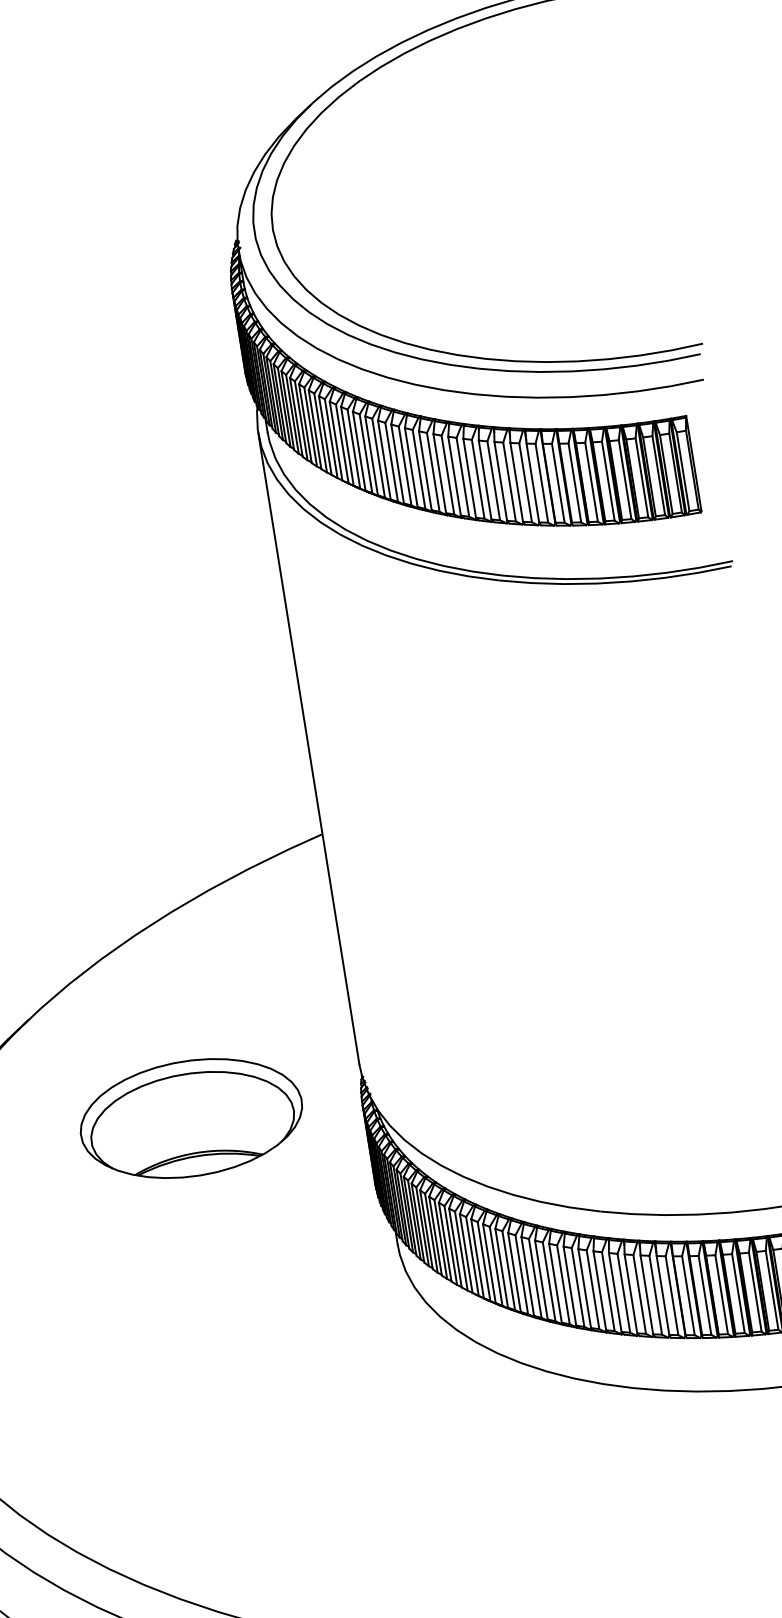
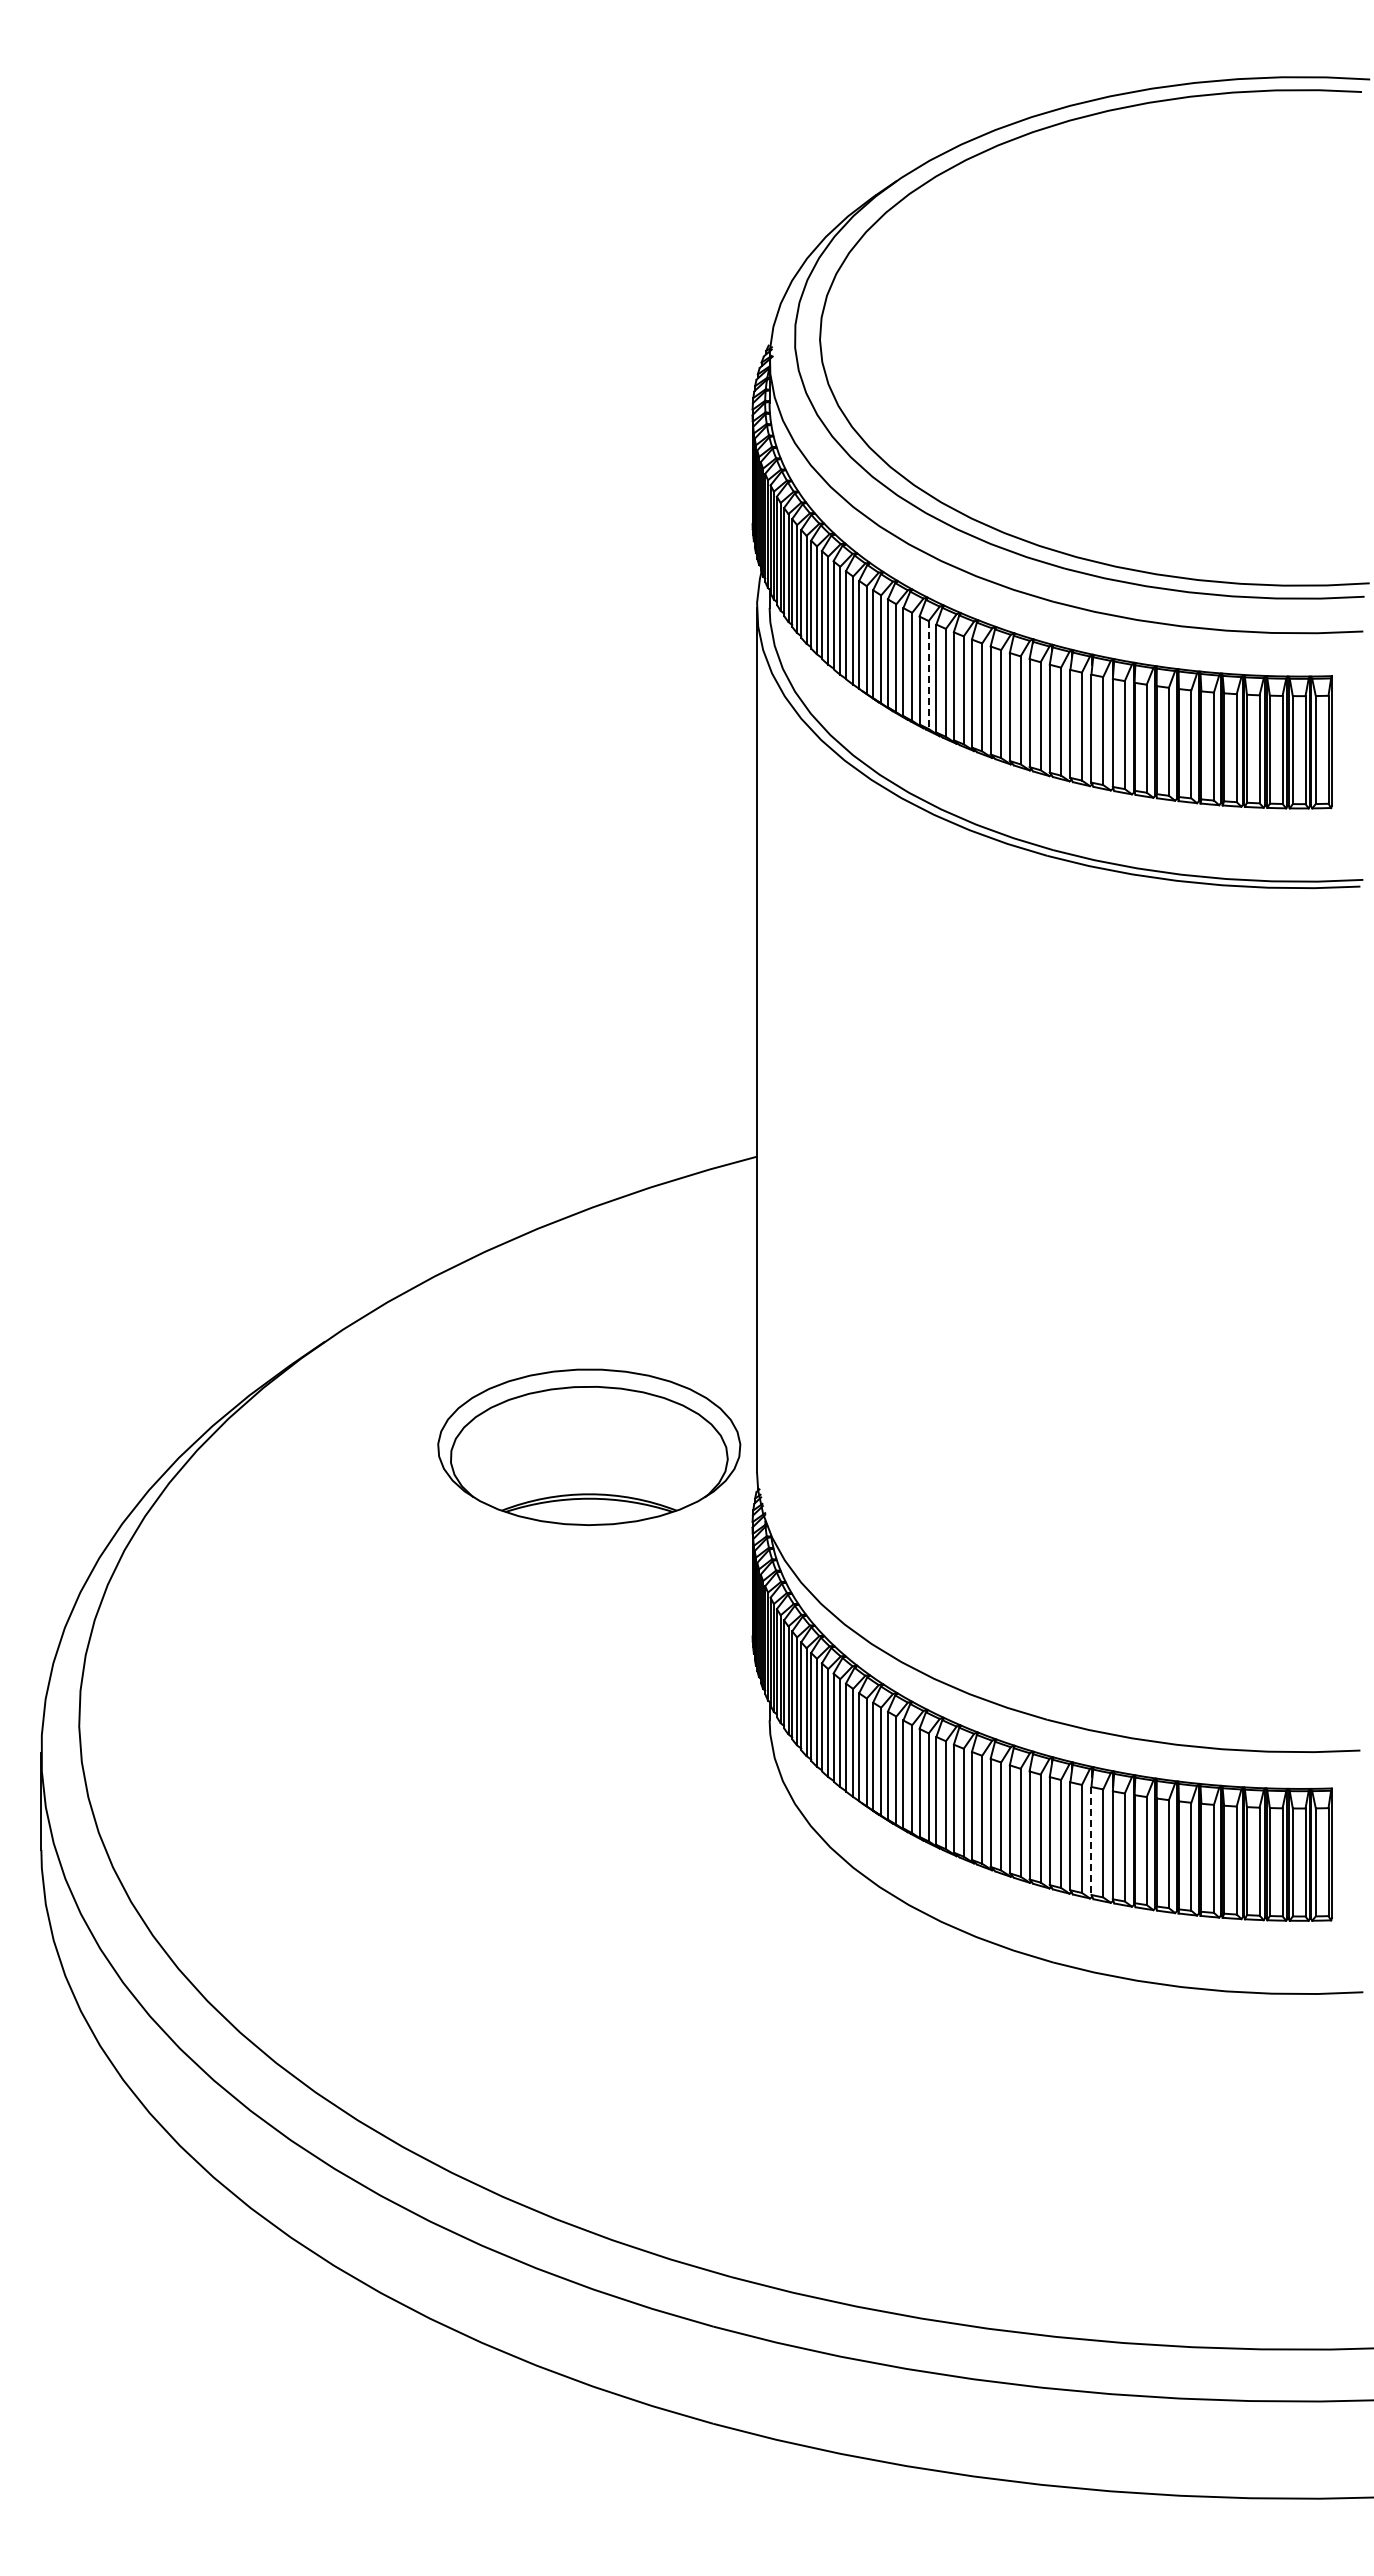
line: (391, 462) -> (928, 675), solid -> dashed
part: (191, 1117) -> (589, 1446), moved
line: (646, 1295) -> (1091, 1841), solid -> dashed

